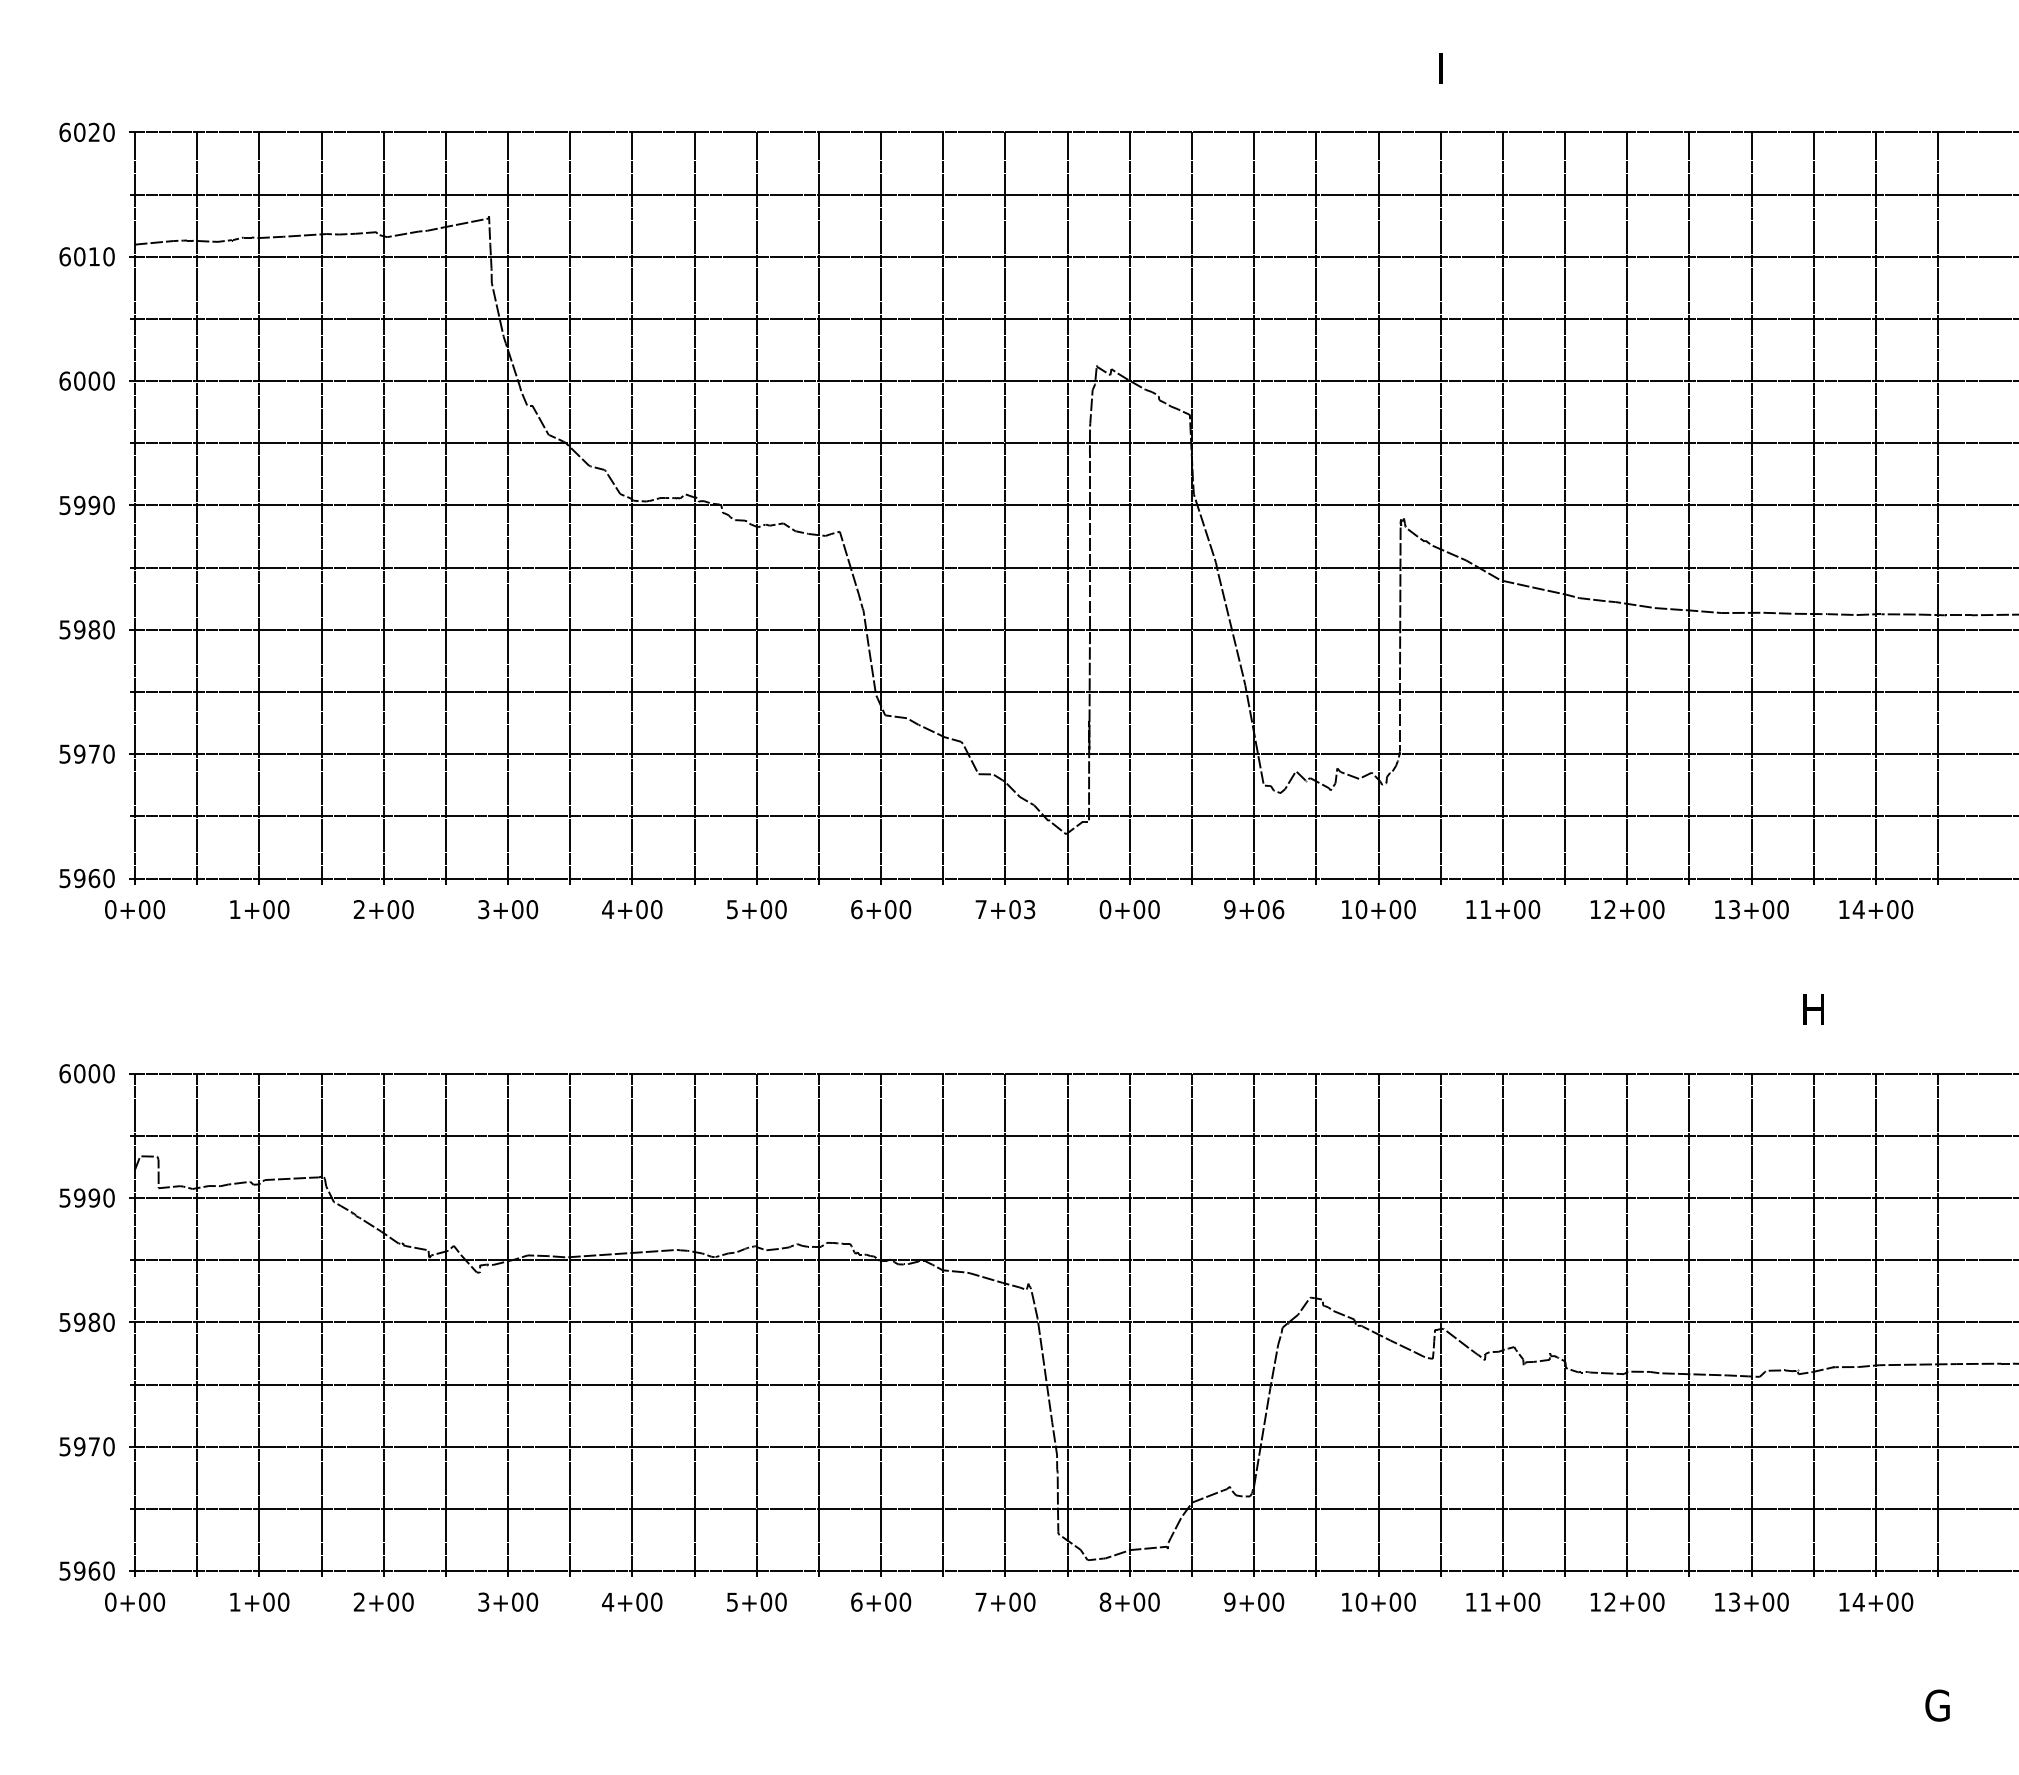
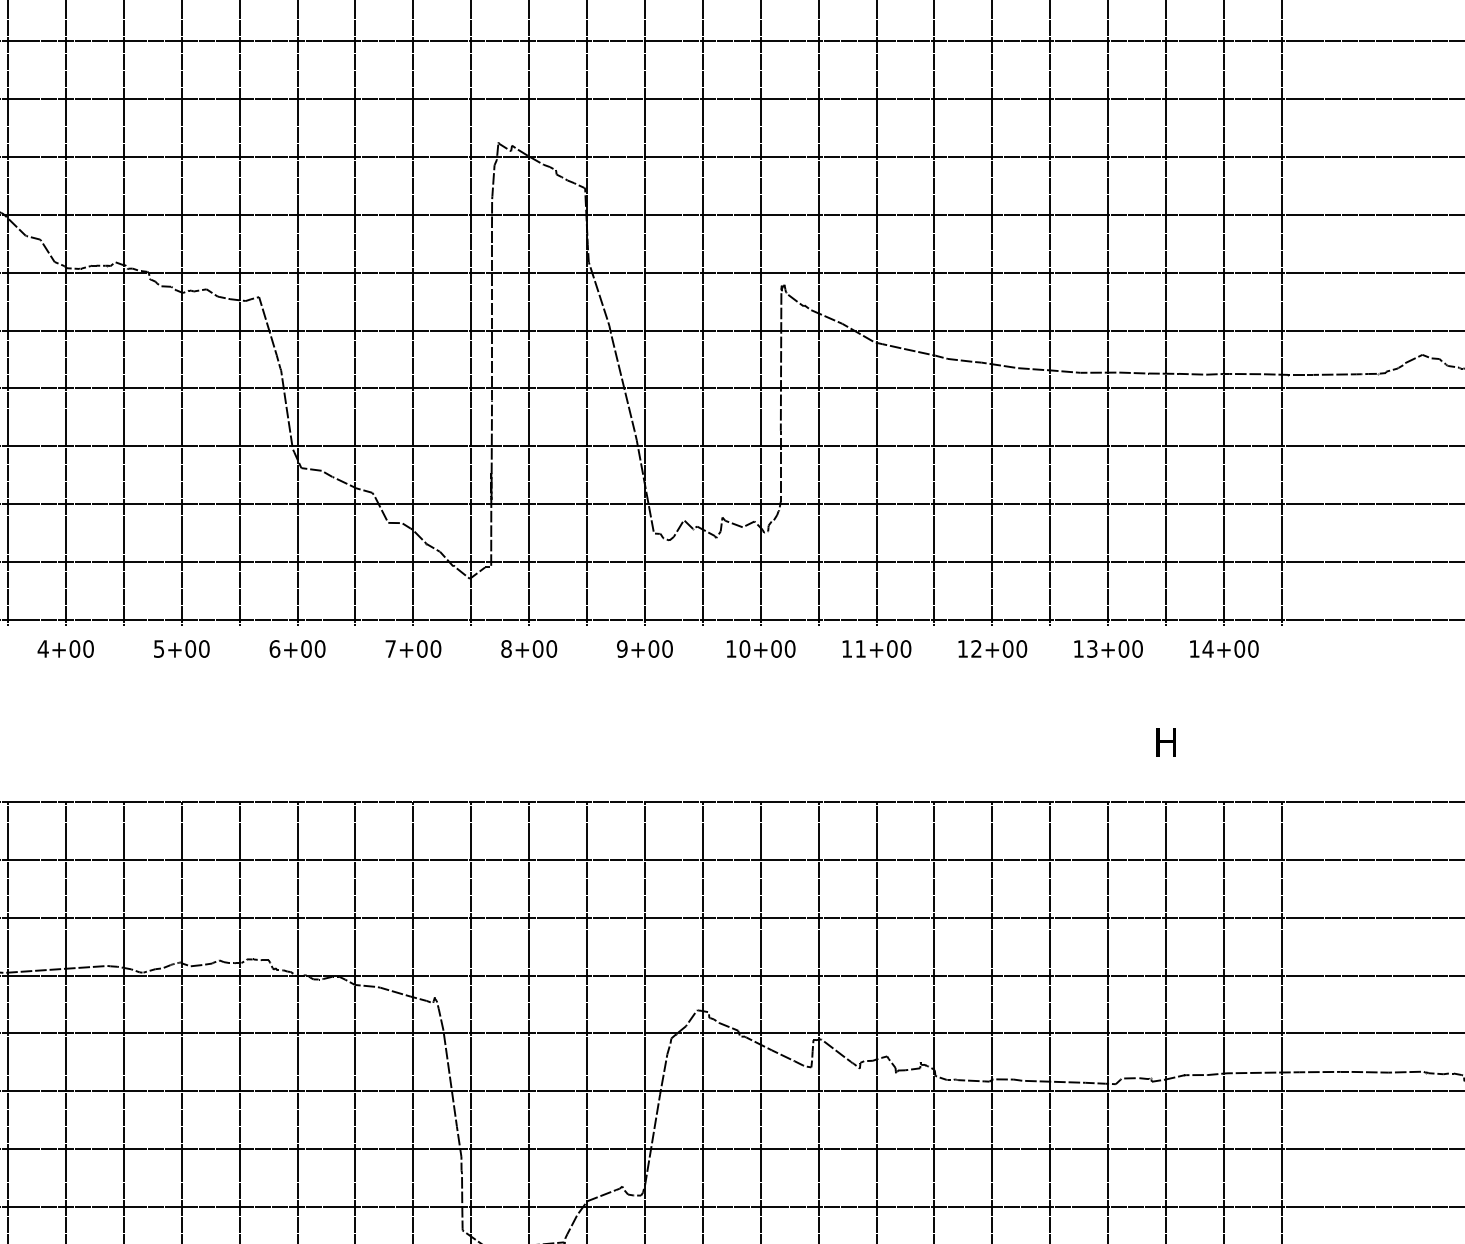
text: (1029, 909) -> (435, 648), 7+03 -> 7+00
text: (1105, 909) -> (506, 648), 0+00 -> 8+00
text: (1278, 909) -> (667, 648), 9+06 -> 9+00

